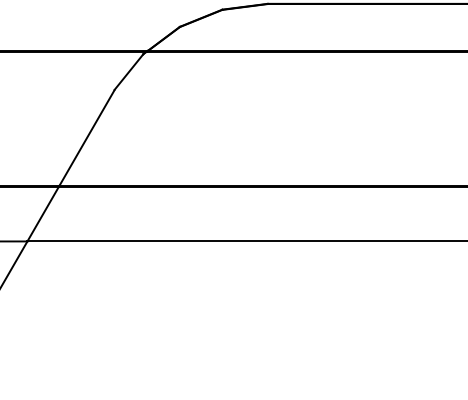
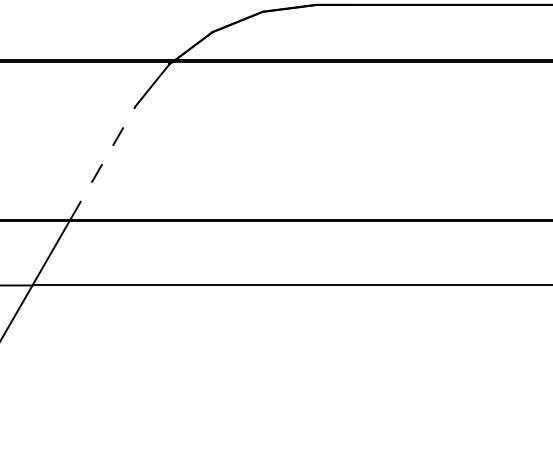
line: (87, 137) -> (103, 162), solid -> dashed

